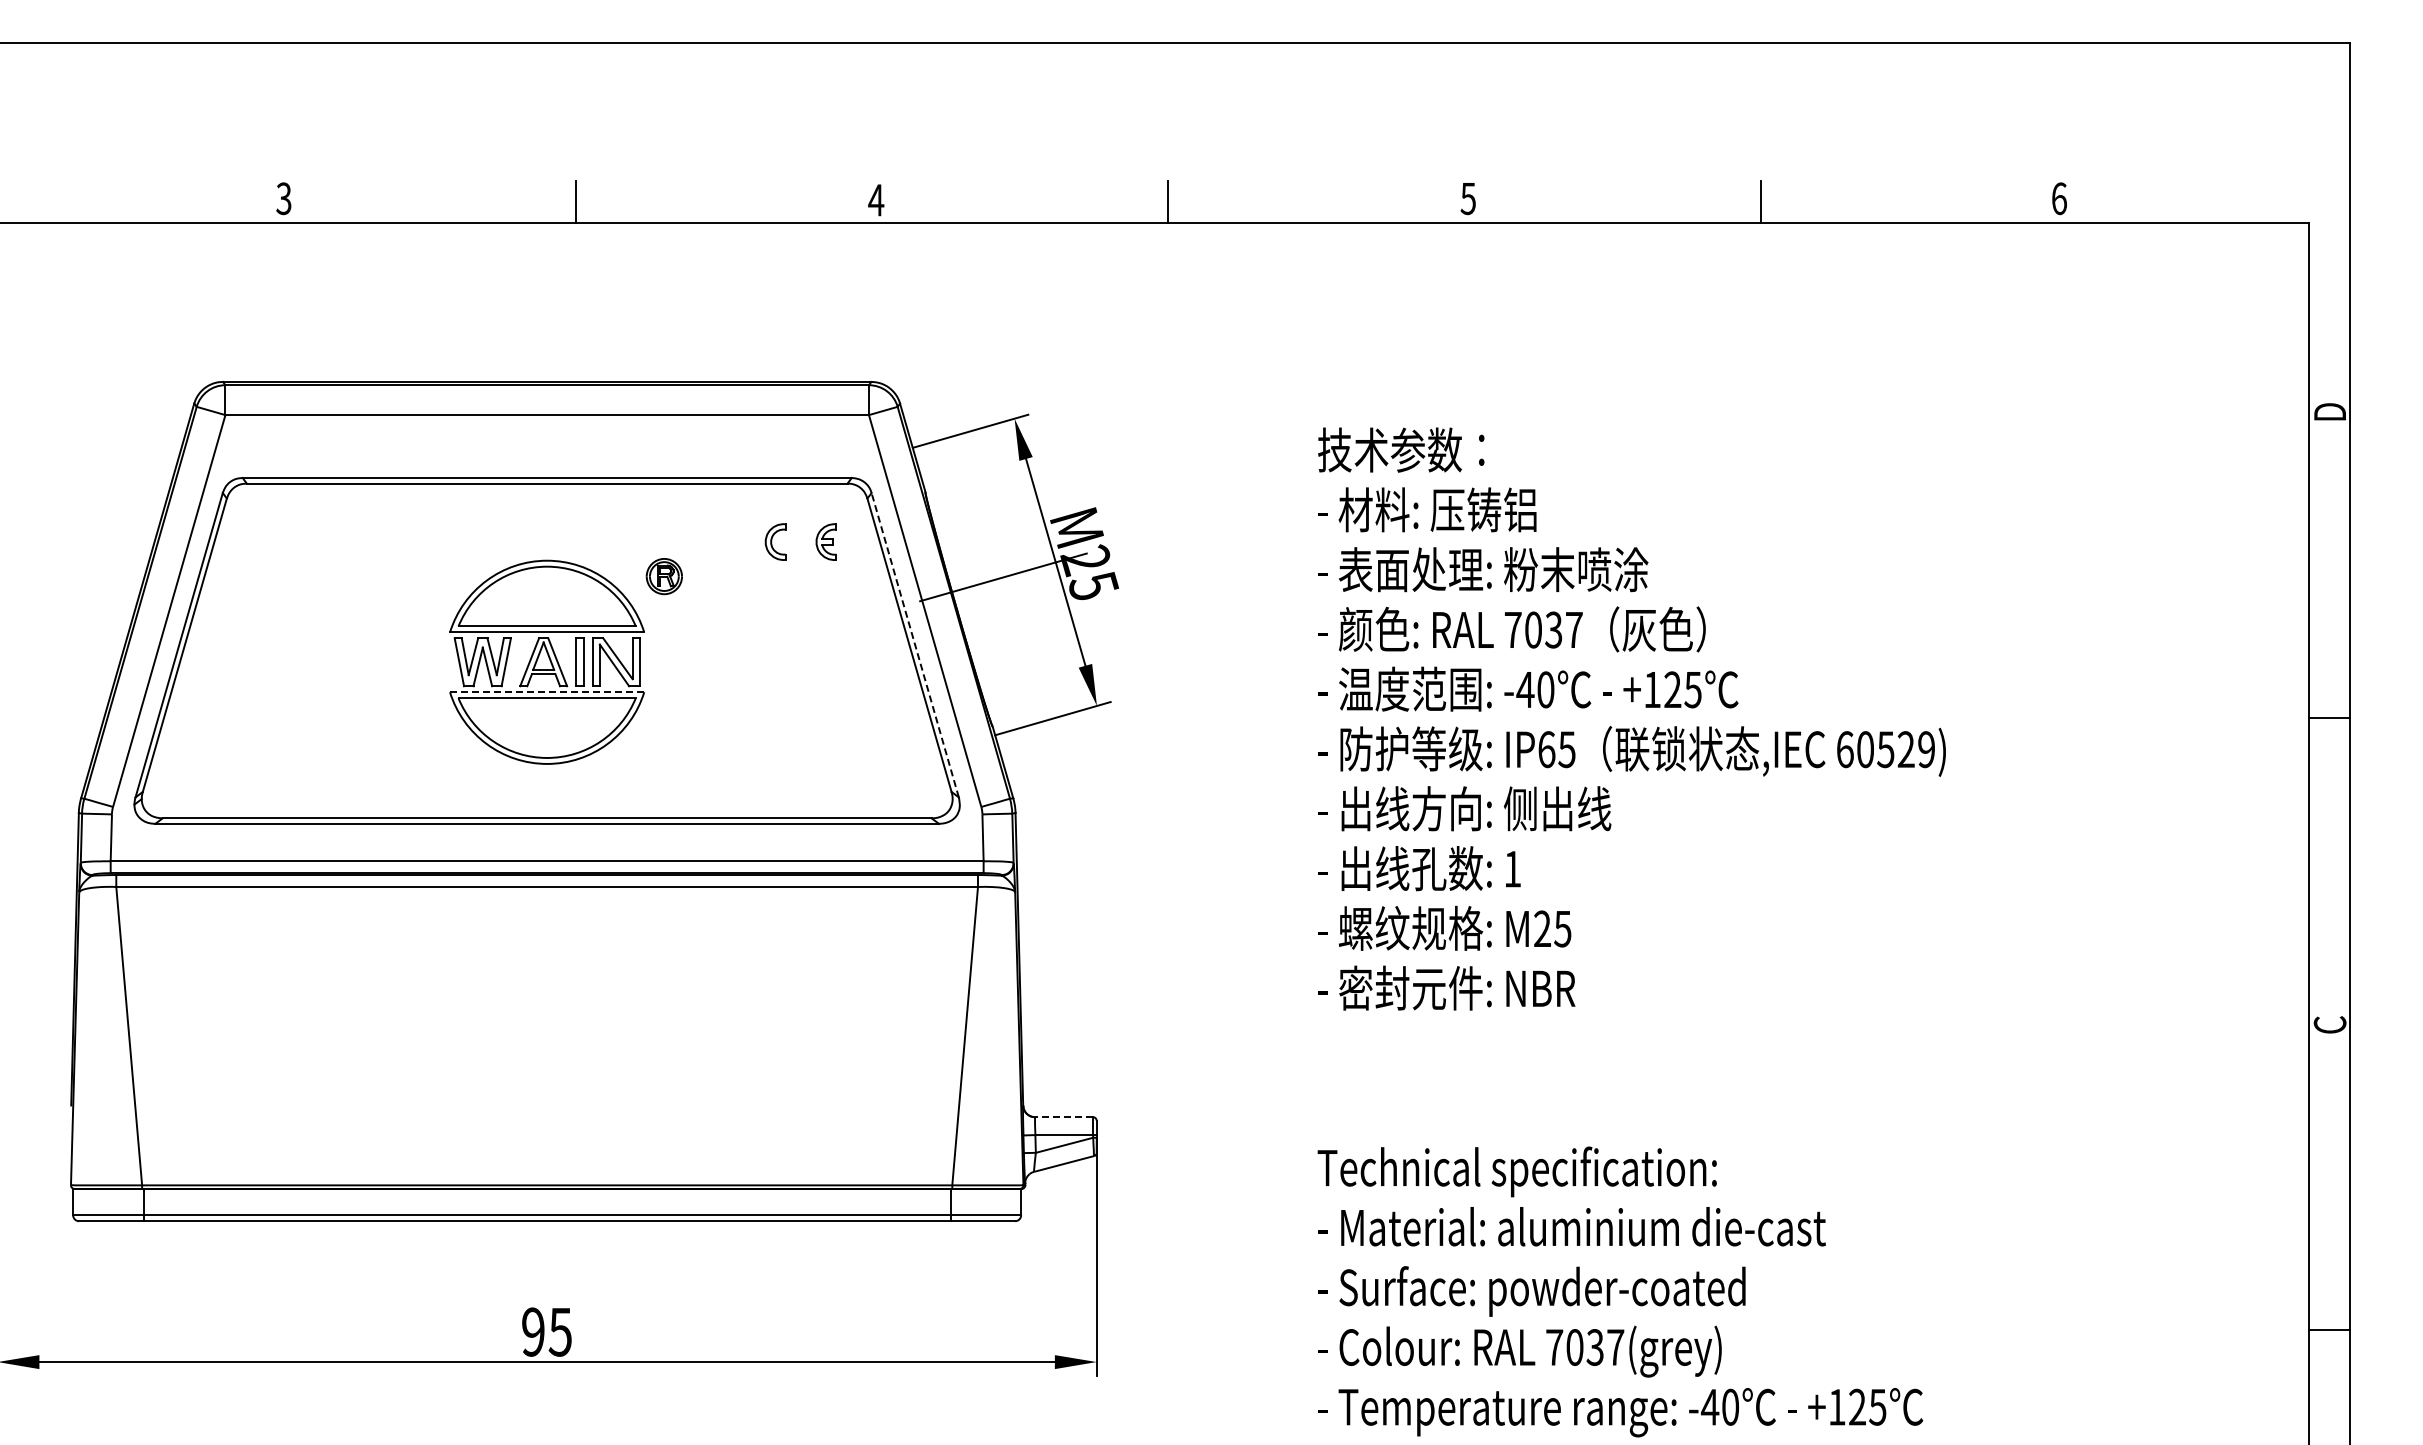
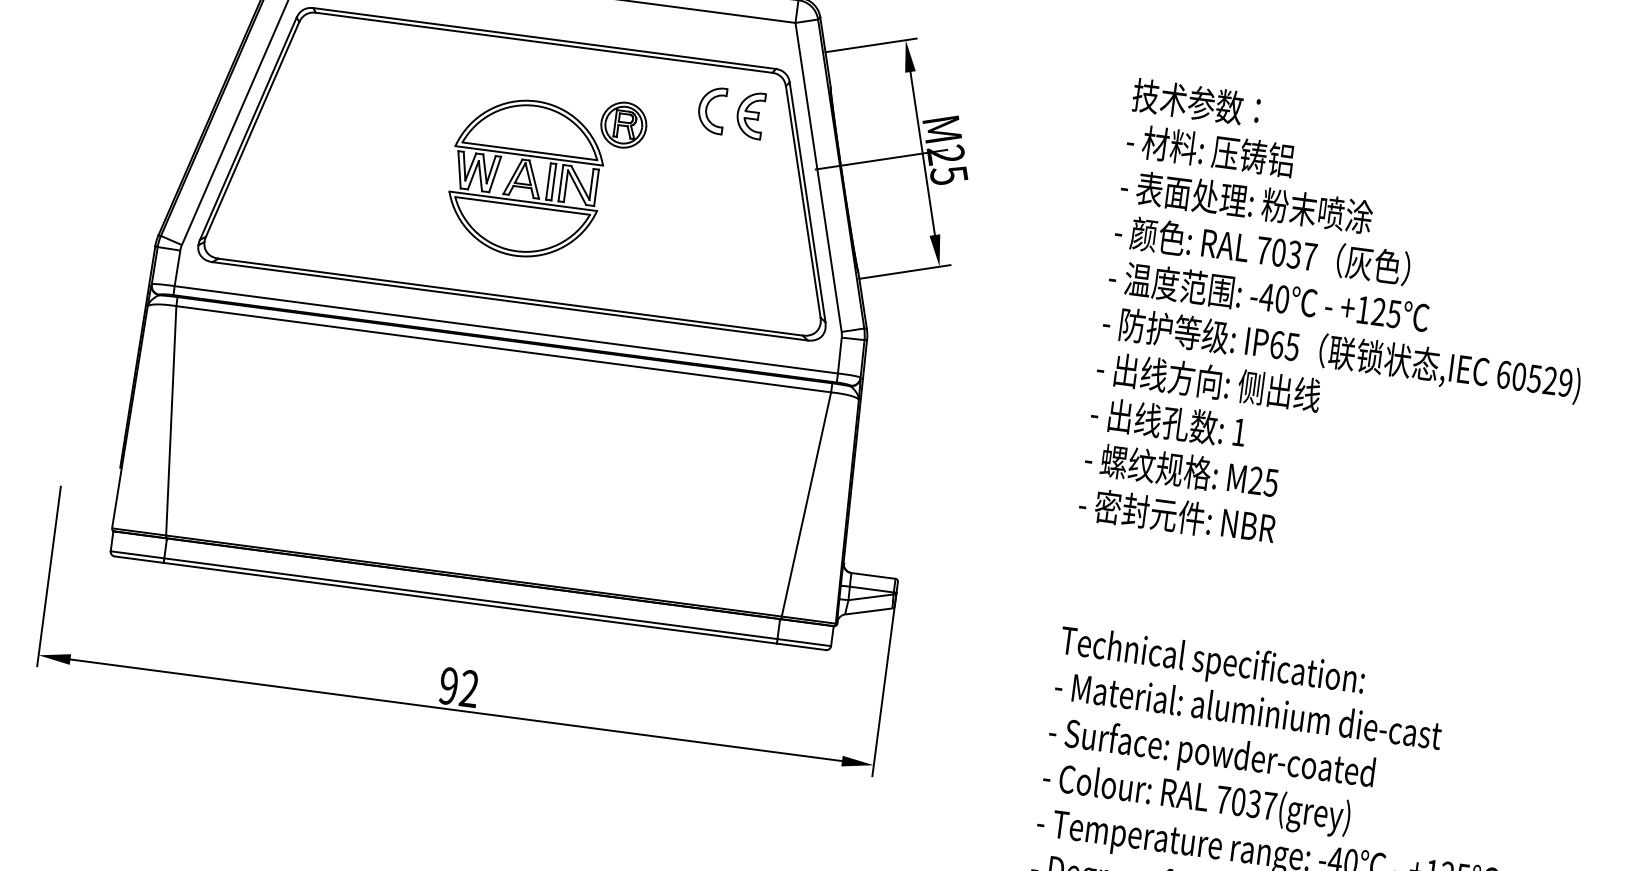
part: (775, 541) -> (711, 109), size x1.67
part: (826, 541) -> (750, 114), size x1.67
part: (664, 576) -> (623, 125), size x1.67
line: (915, 644) -> (807, 201), dashed -> solid
line: (546, 692) -> (522, 201), dashed -> solid
line: (1064, 1117) -> (873, 576), dashed -> solid
text: (559, 1331) -> (468, 688), 95 -> 92

